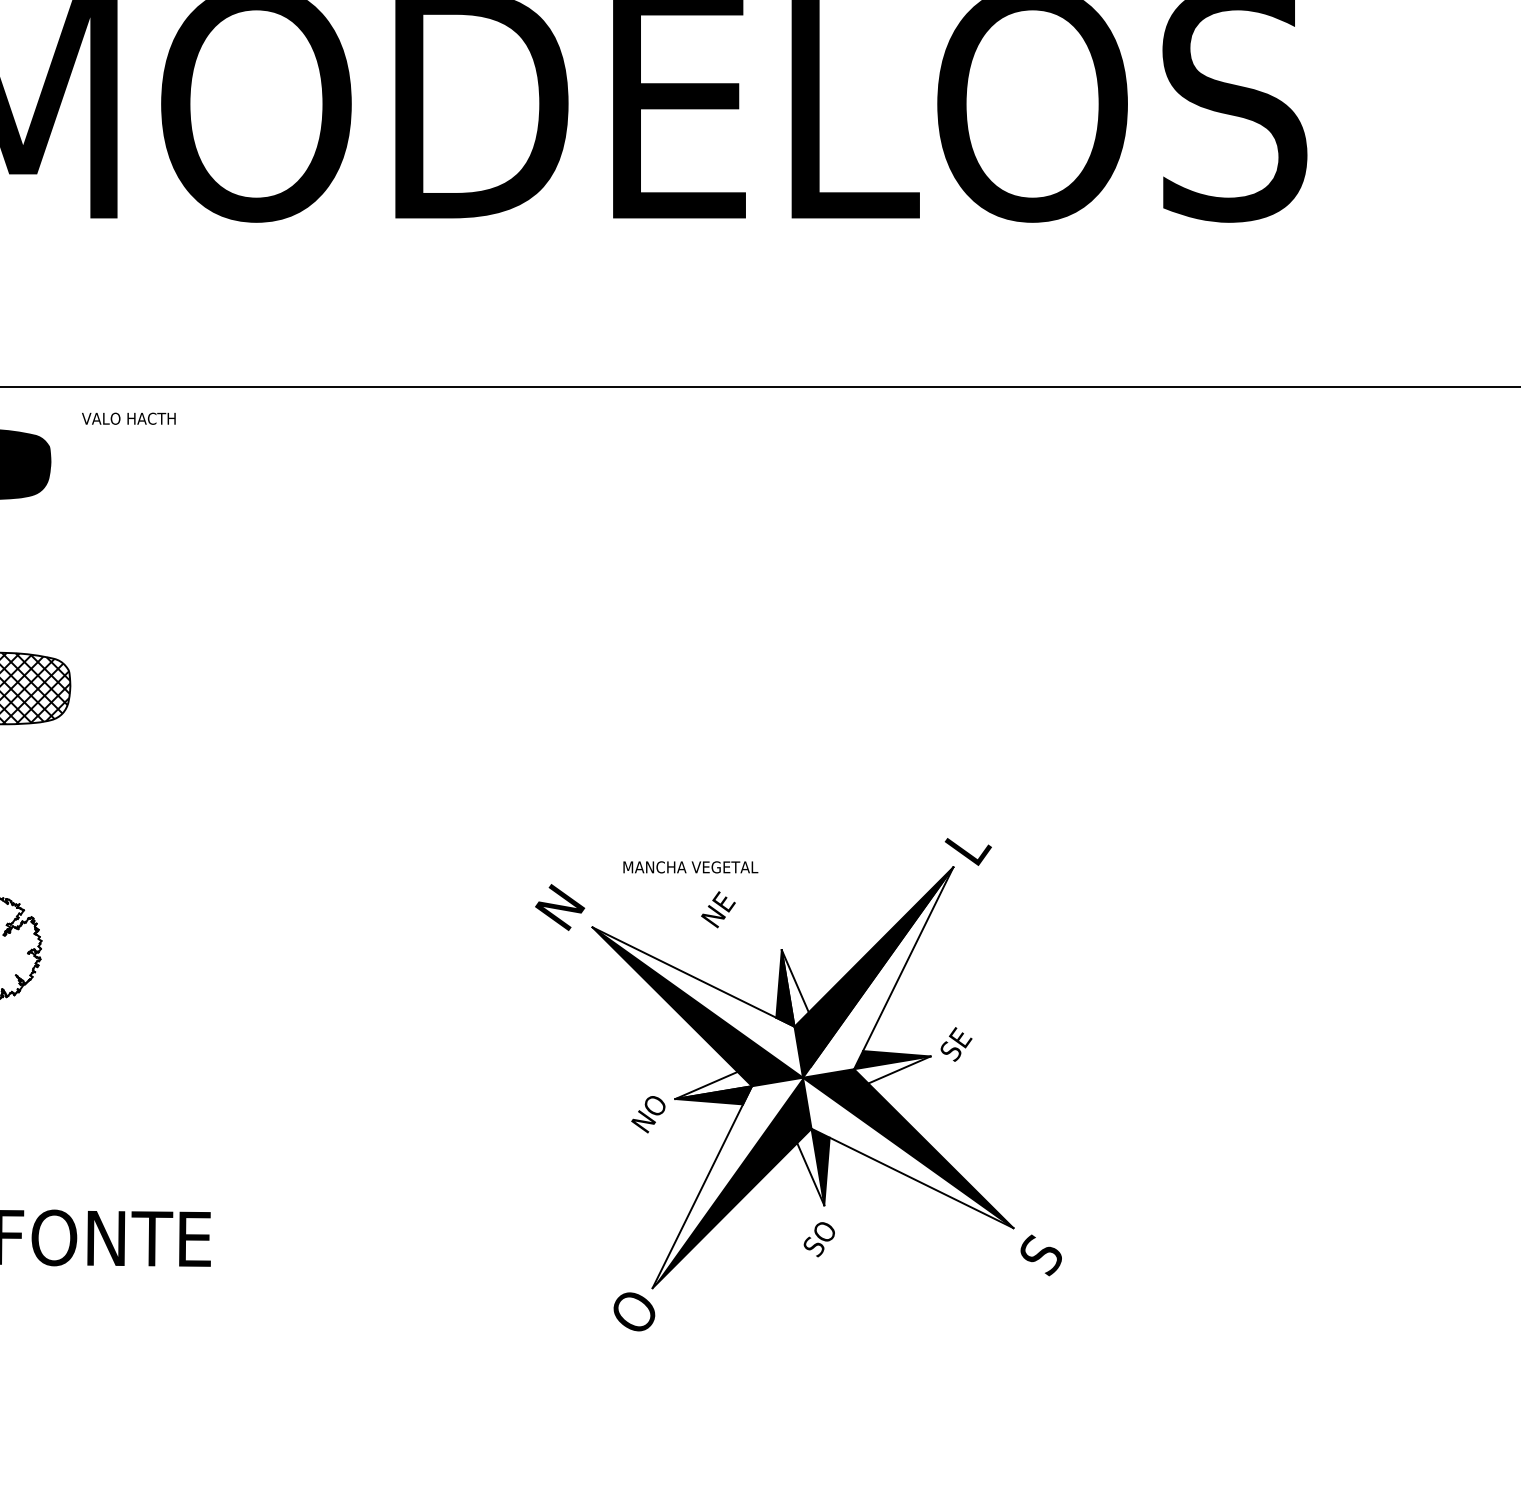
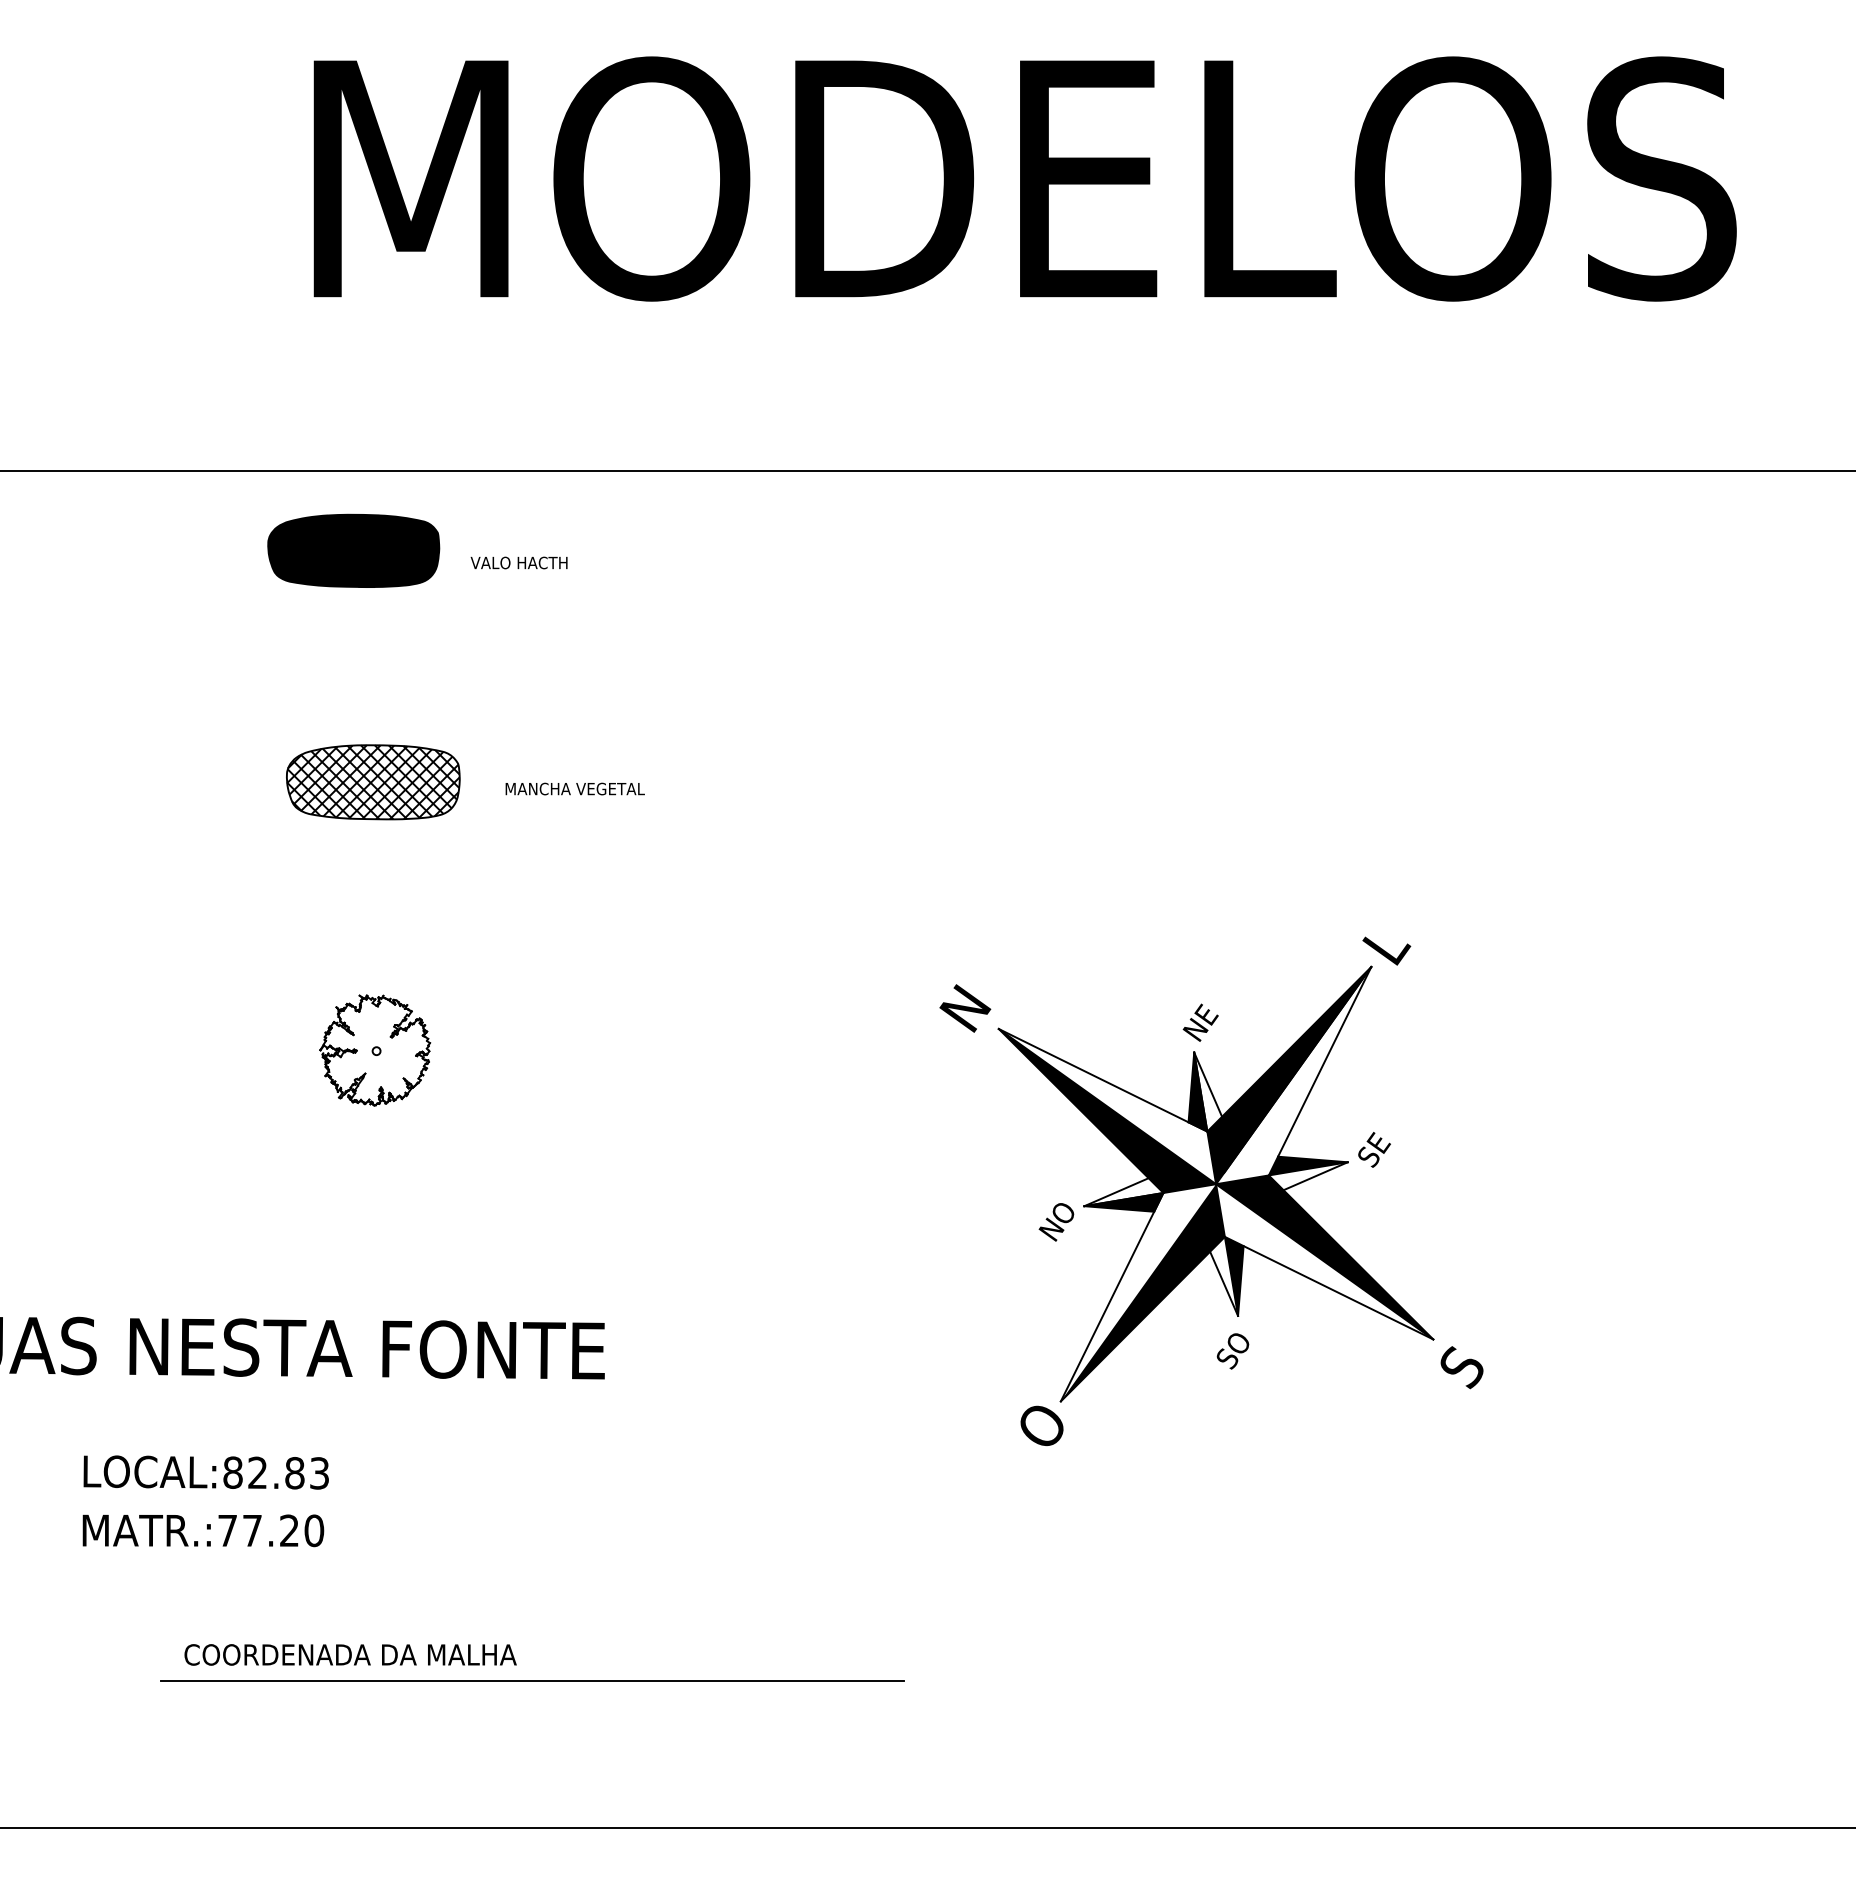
text: (128, 418) -> (518, 562), moved
text: (690, 866) -> (574, 788), moved
text: (718, 909) -> (1200, 1022), moved

